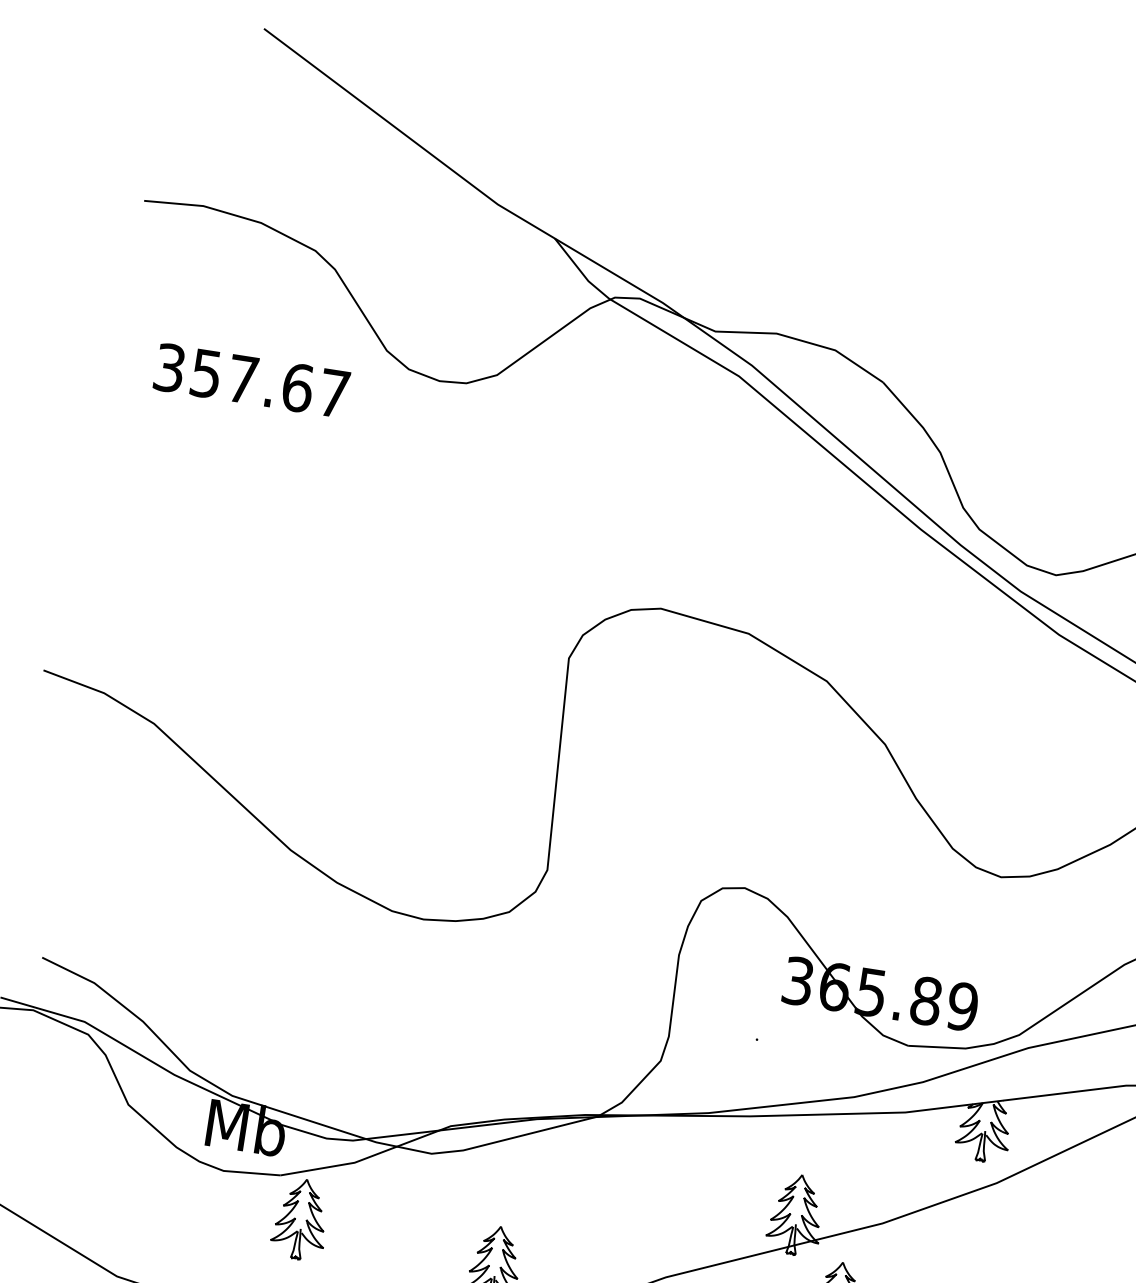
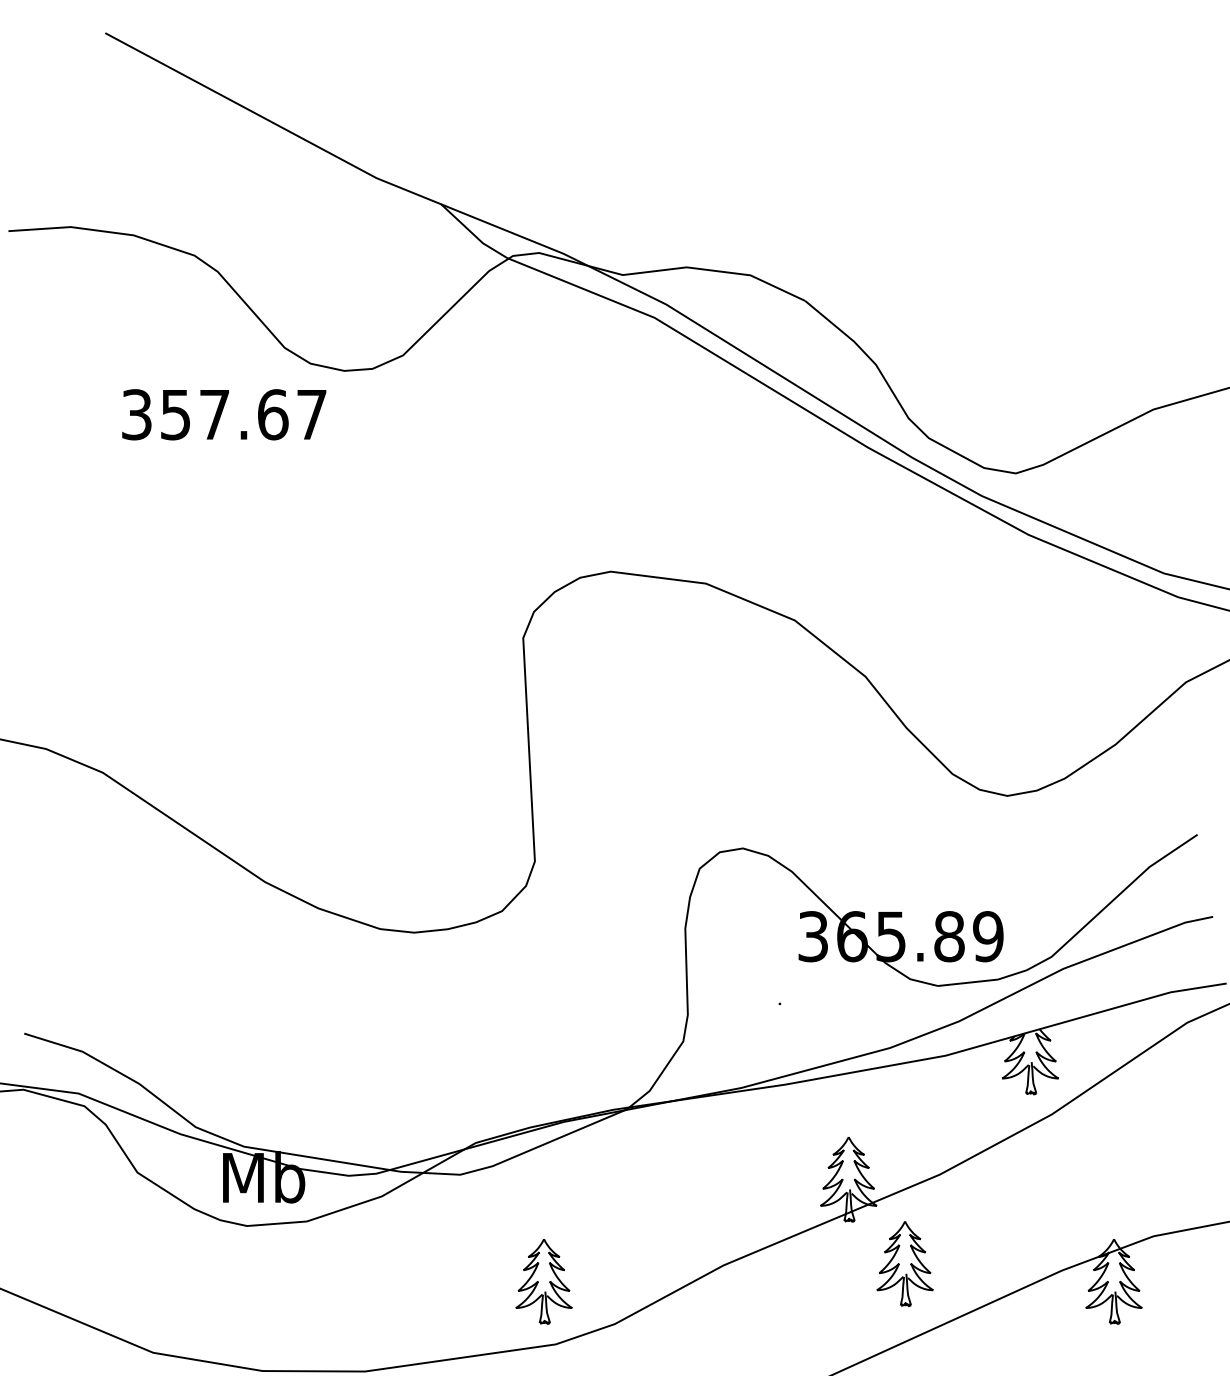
text: (252, 380) -> (224, 414), moved
part: (300, 1219) -> (334, 1264), removed

